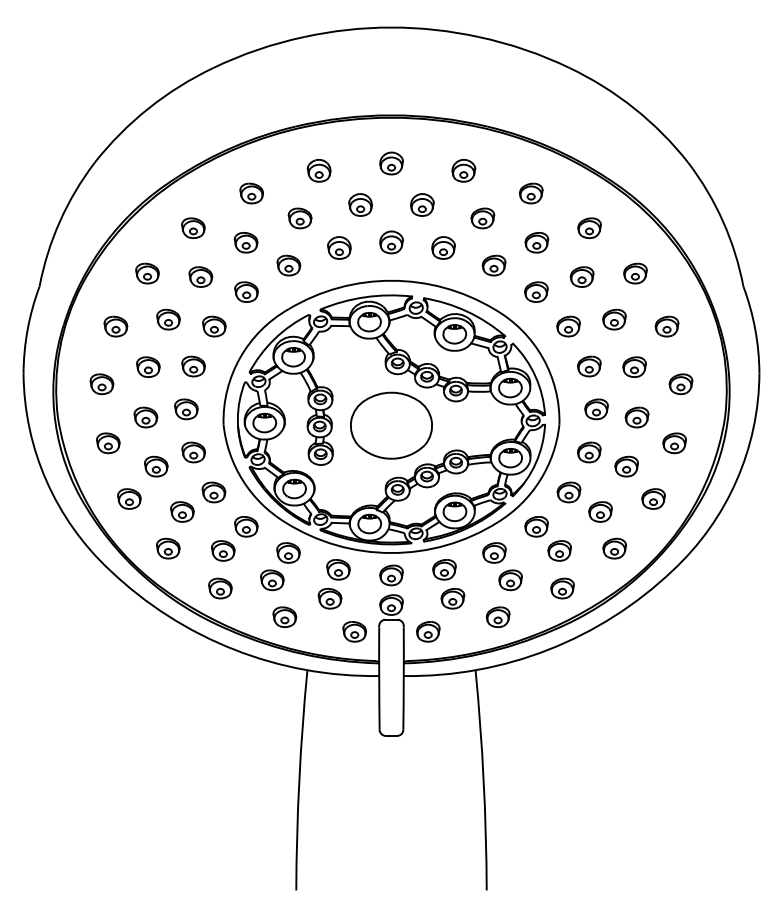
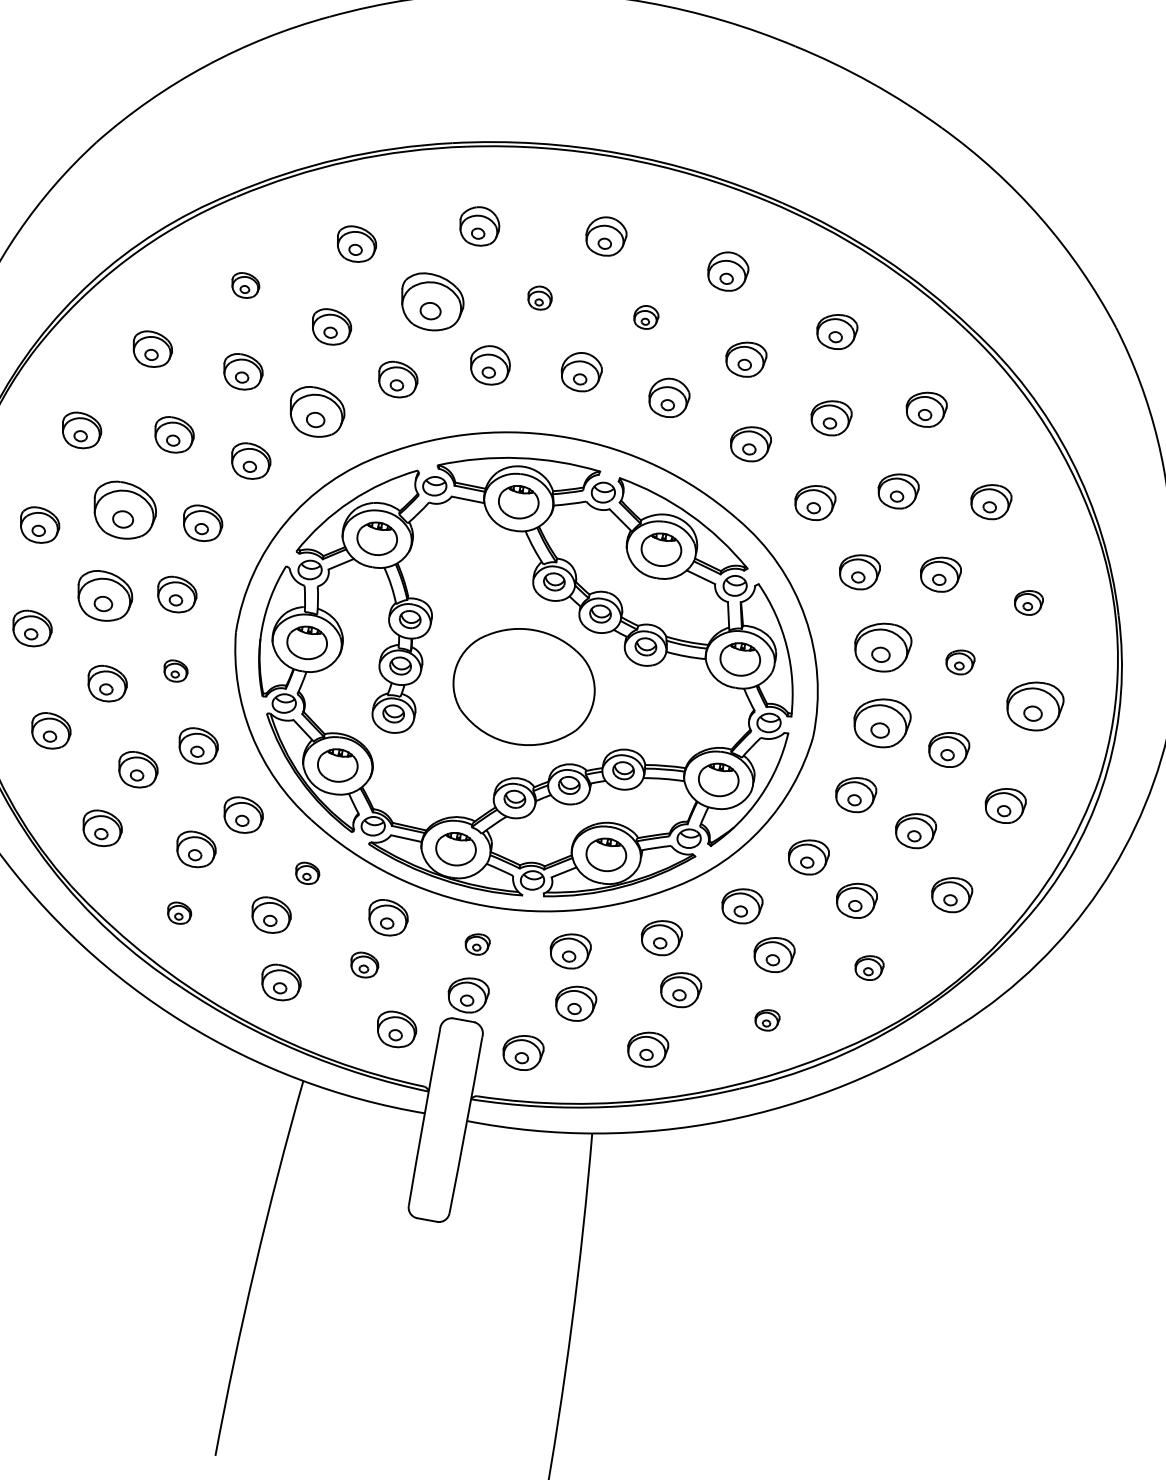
part: (360, 204) -> (539, 297), size x0.6
part: (422, 204) -> (646, 316), size x0.6
part: (299, 218) -> (430, 302), size x1.6
part: (193, 227) -> (245, 284), size x0.7
part: (246, 291) -> (316, 411), size x1.4
part: (666, 326) -> (1027, 602), size x0.7
part: (148, 366) -> (125, 509), size x1.6
part: (589, 366) -> (882, 647), size x1.4
part: (634, 366) -> (960, 661), size x0.7
part: (680, 384) -> (1033, 706), size x1.4
part: (596, 409) -> (881, 723), size x1.4
part: (145, 417) -> (104, 596), size x1.4
part: (193, 452) -> (175, 671), size x0.6
part: (614, 548) -> (869, 967), size x0.7
part: (288, 552) -> (307, 872), size x0.6
part: (391, 575) -> (477, 944), size x0.6
part: (220, 588) -> (179, 913), size x0.6
part: (562, 588) -> (767, 1020), size x0.6
part: (329, 598) -> (363, 964), size x0.7

